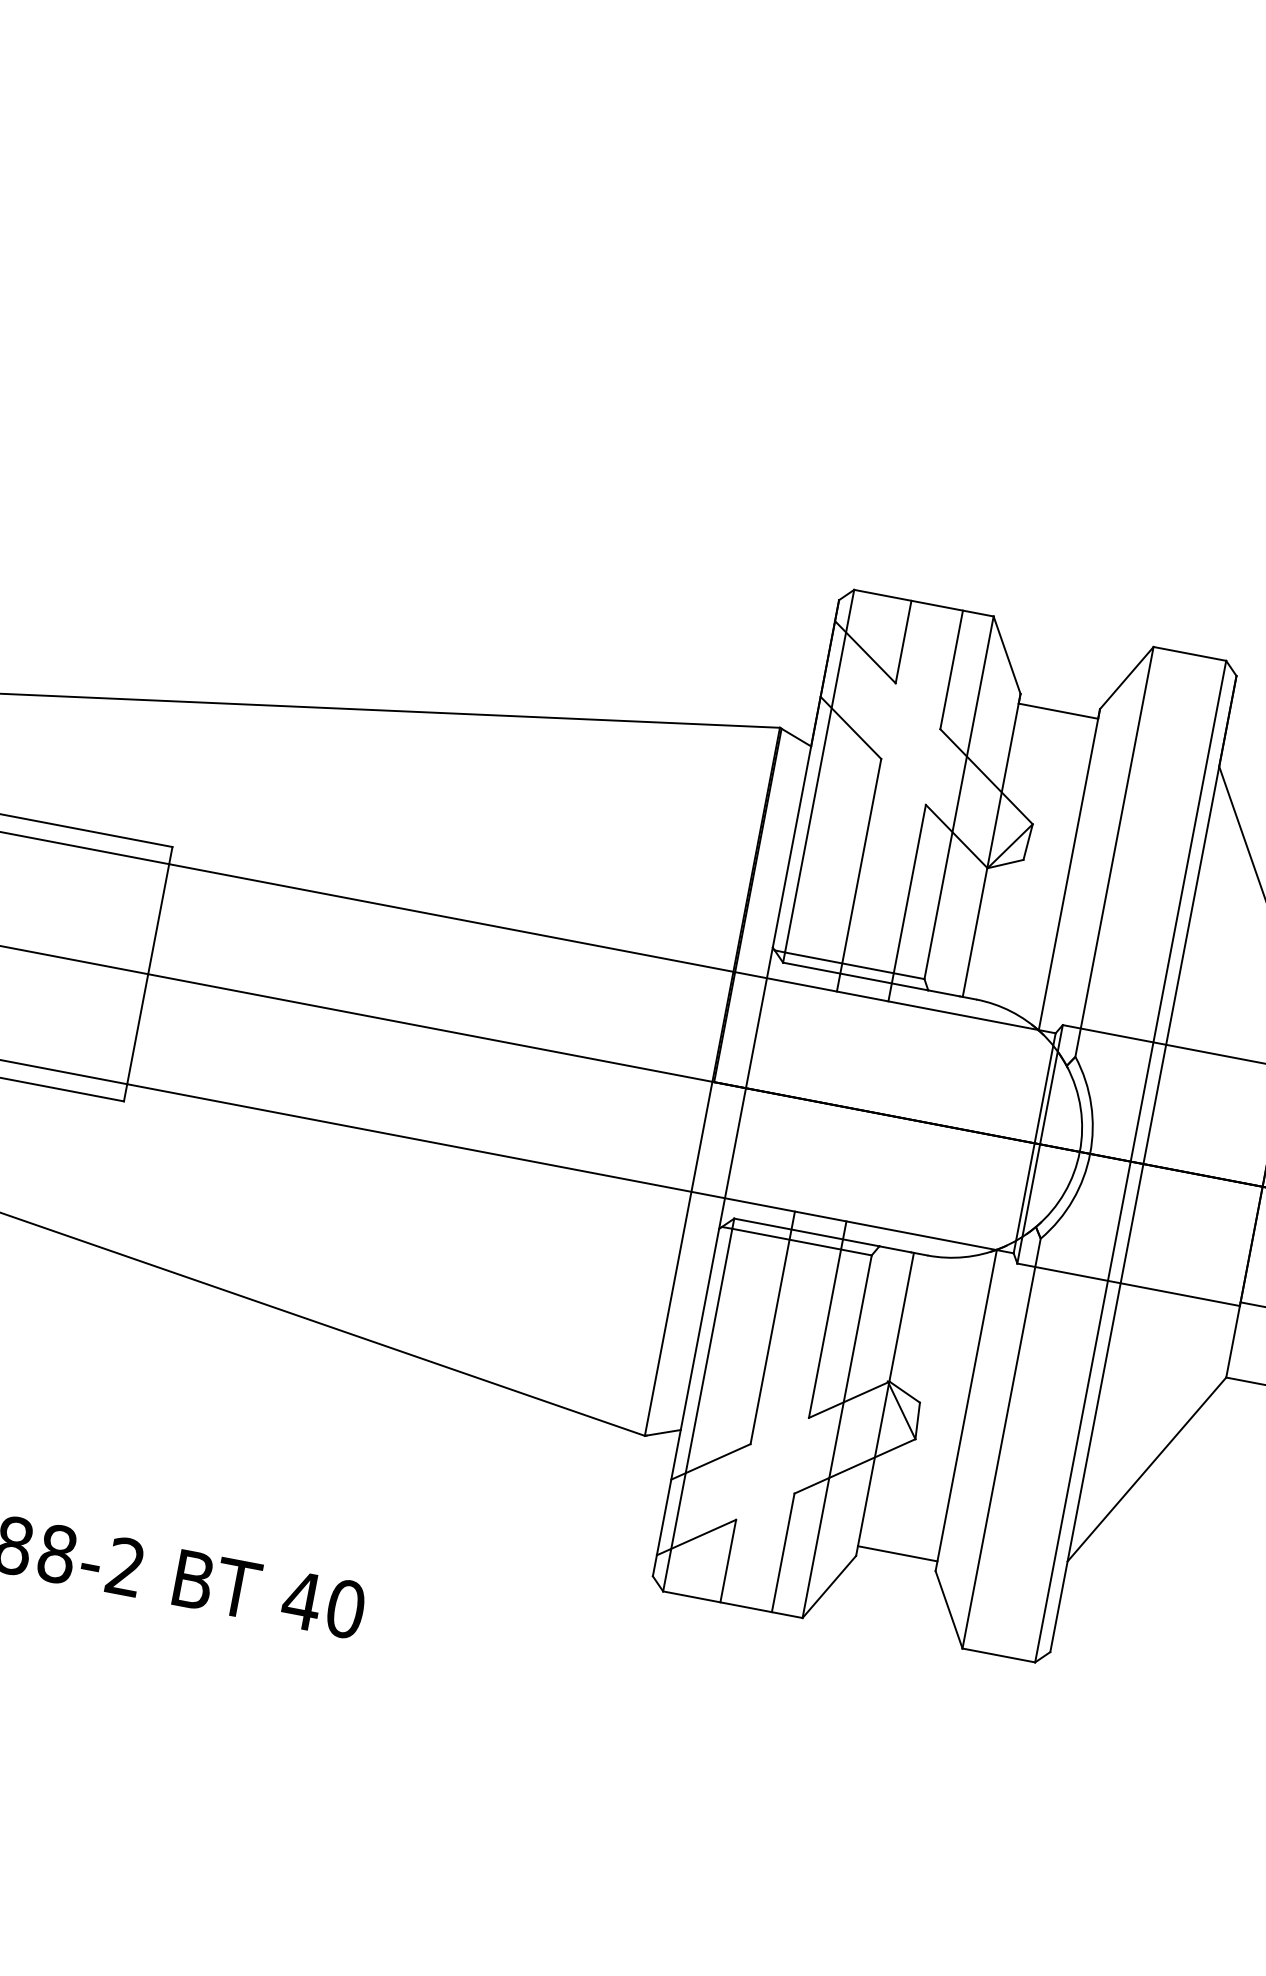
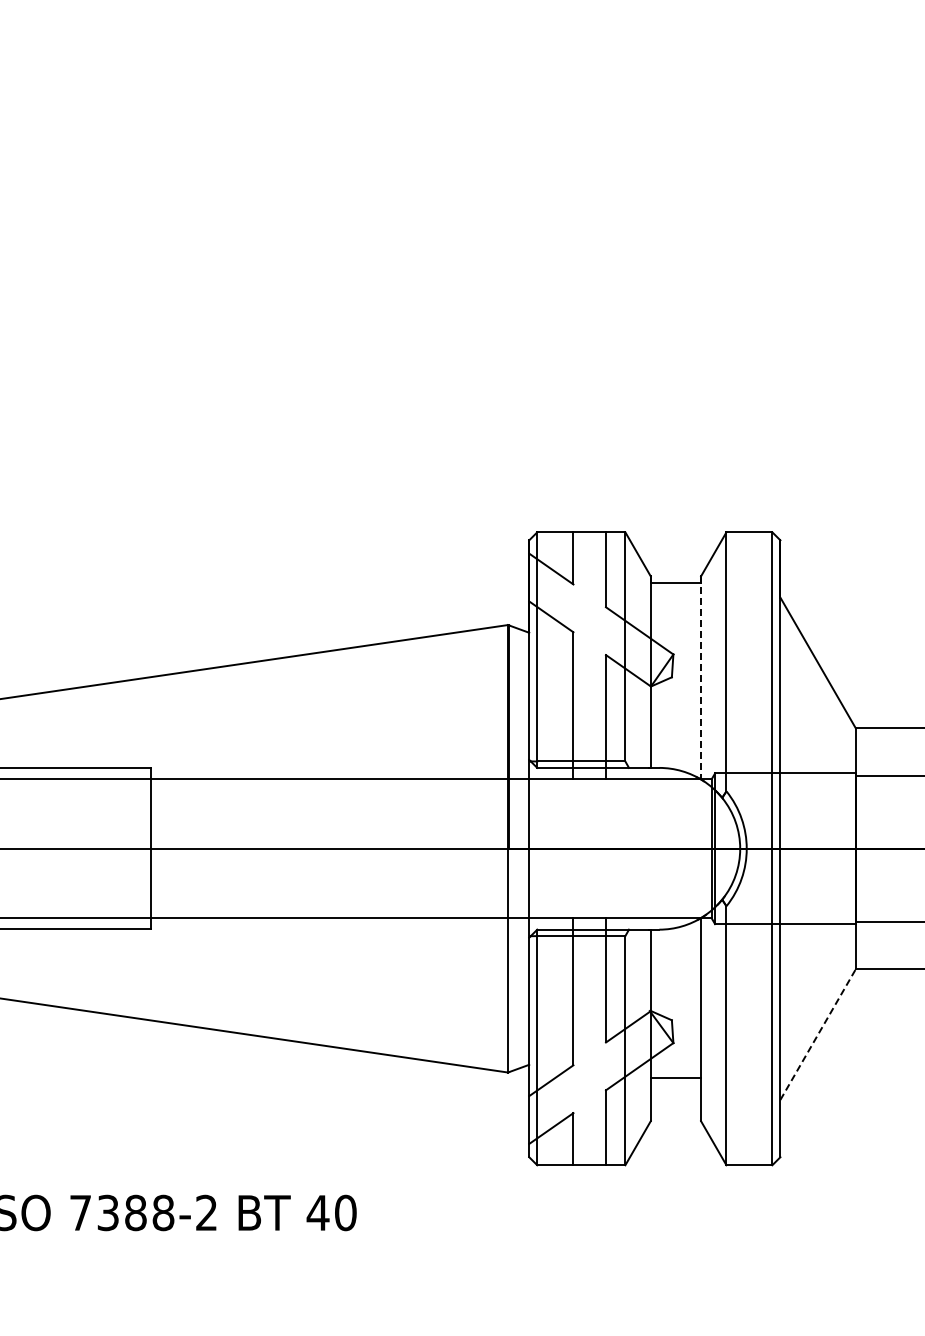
line: (1070, 869) -> (701, 677), solid -> dashed
line: (1147, 1469) -> (818, 1034), solid -> dashed
line: (896, 1554) -> (675, 1078), moved

